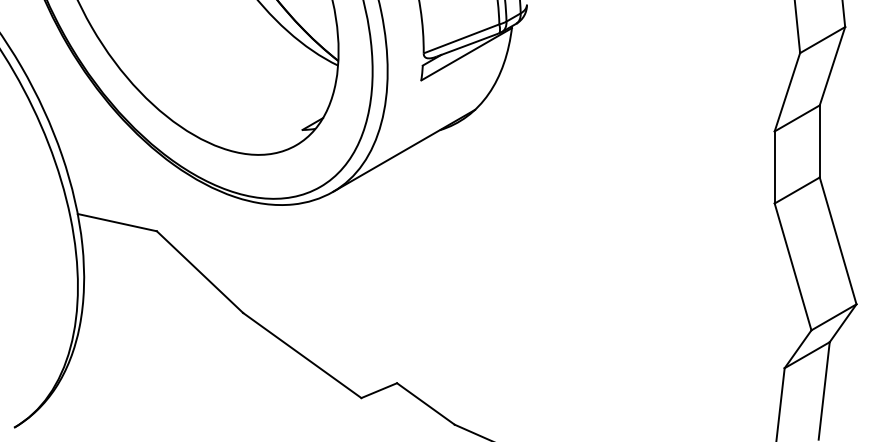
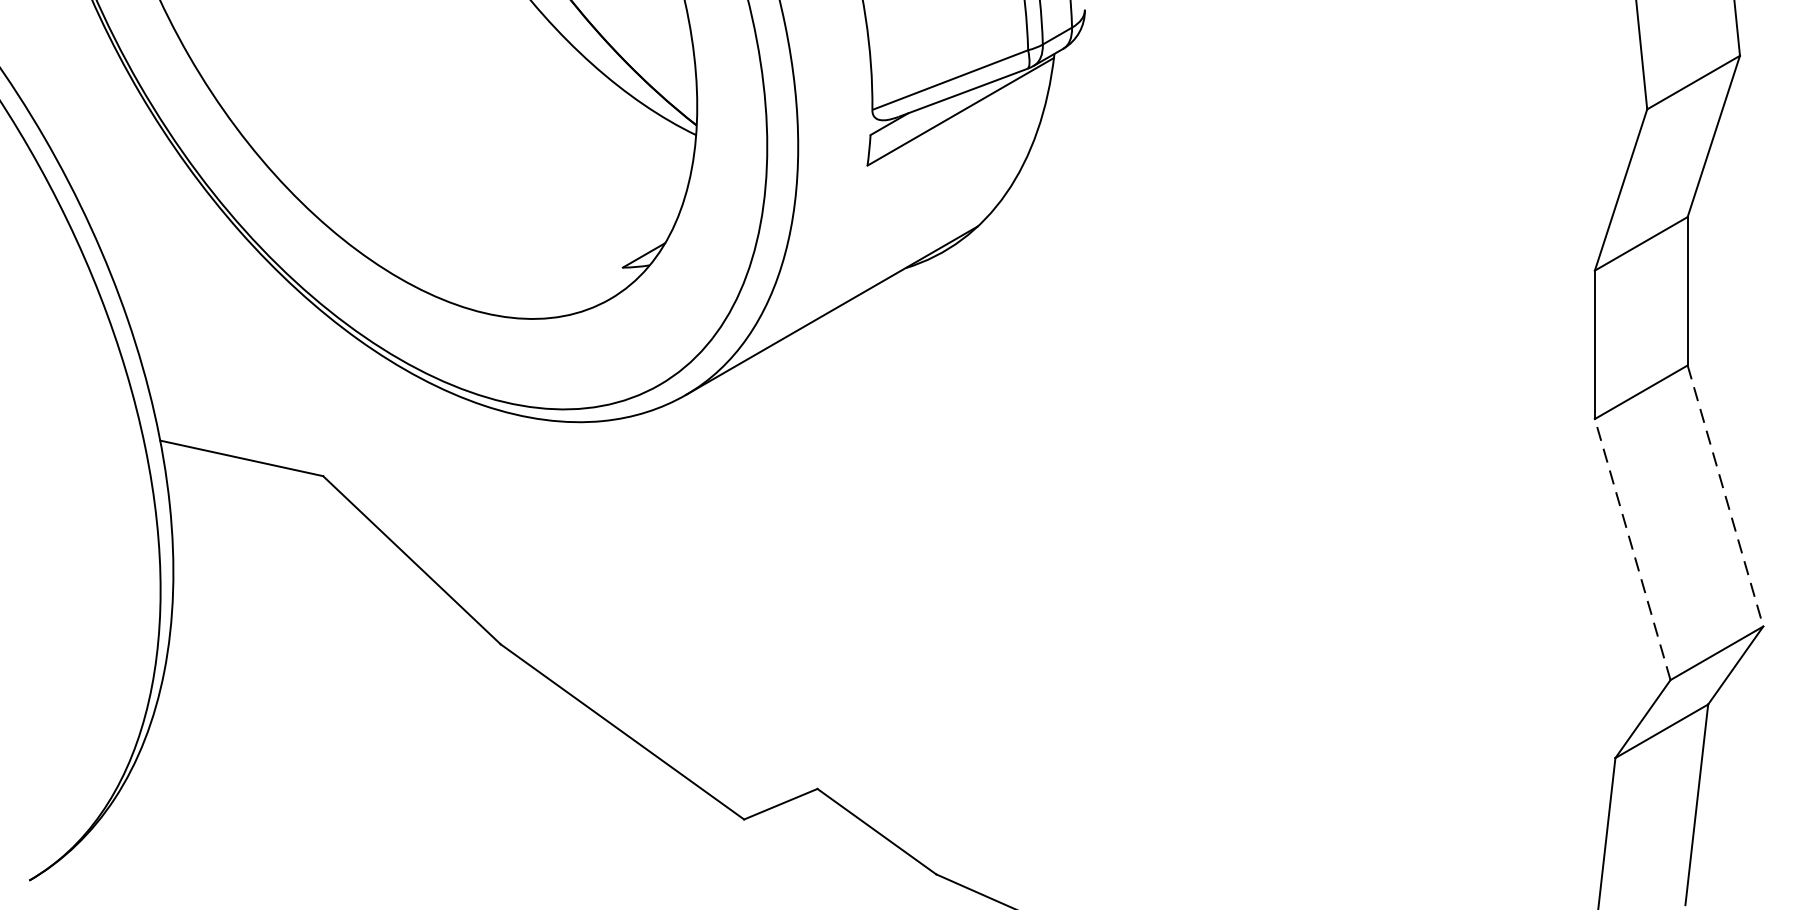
line: (838, 241) -> (1726, 497), solid -> dashed
line: (792, 266) -> (1631, 548), solid -> dashed

